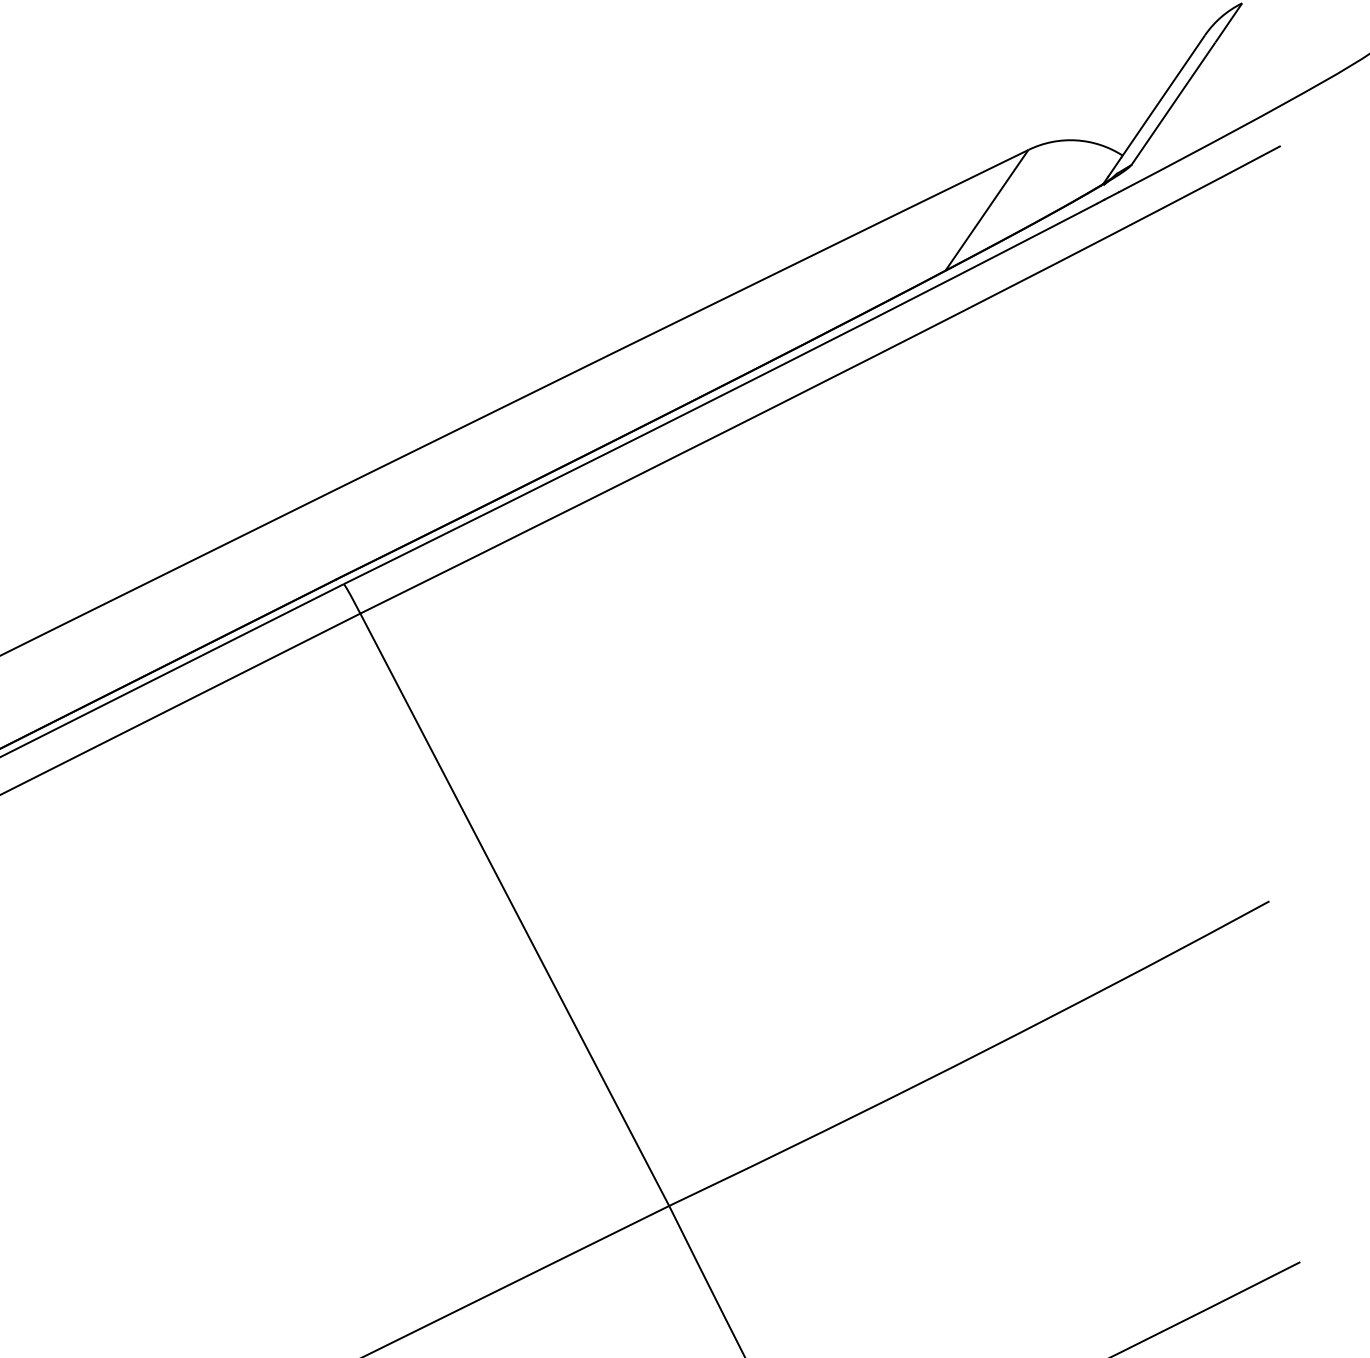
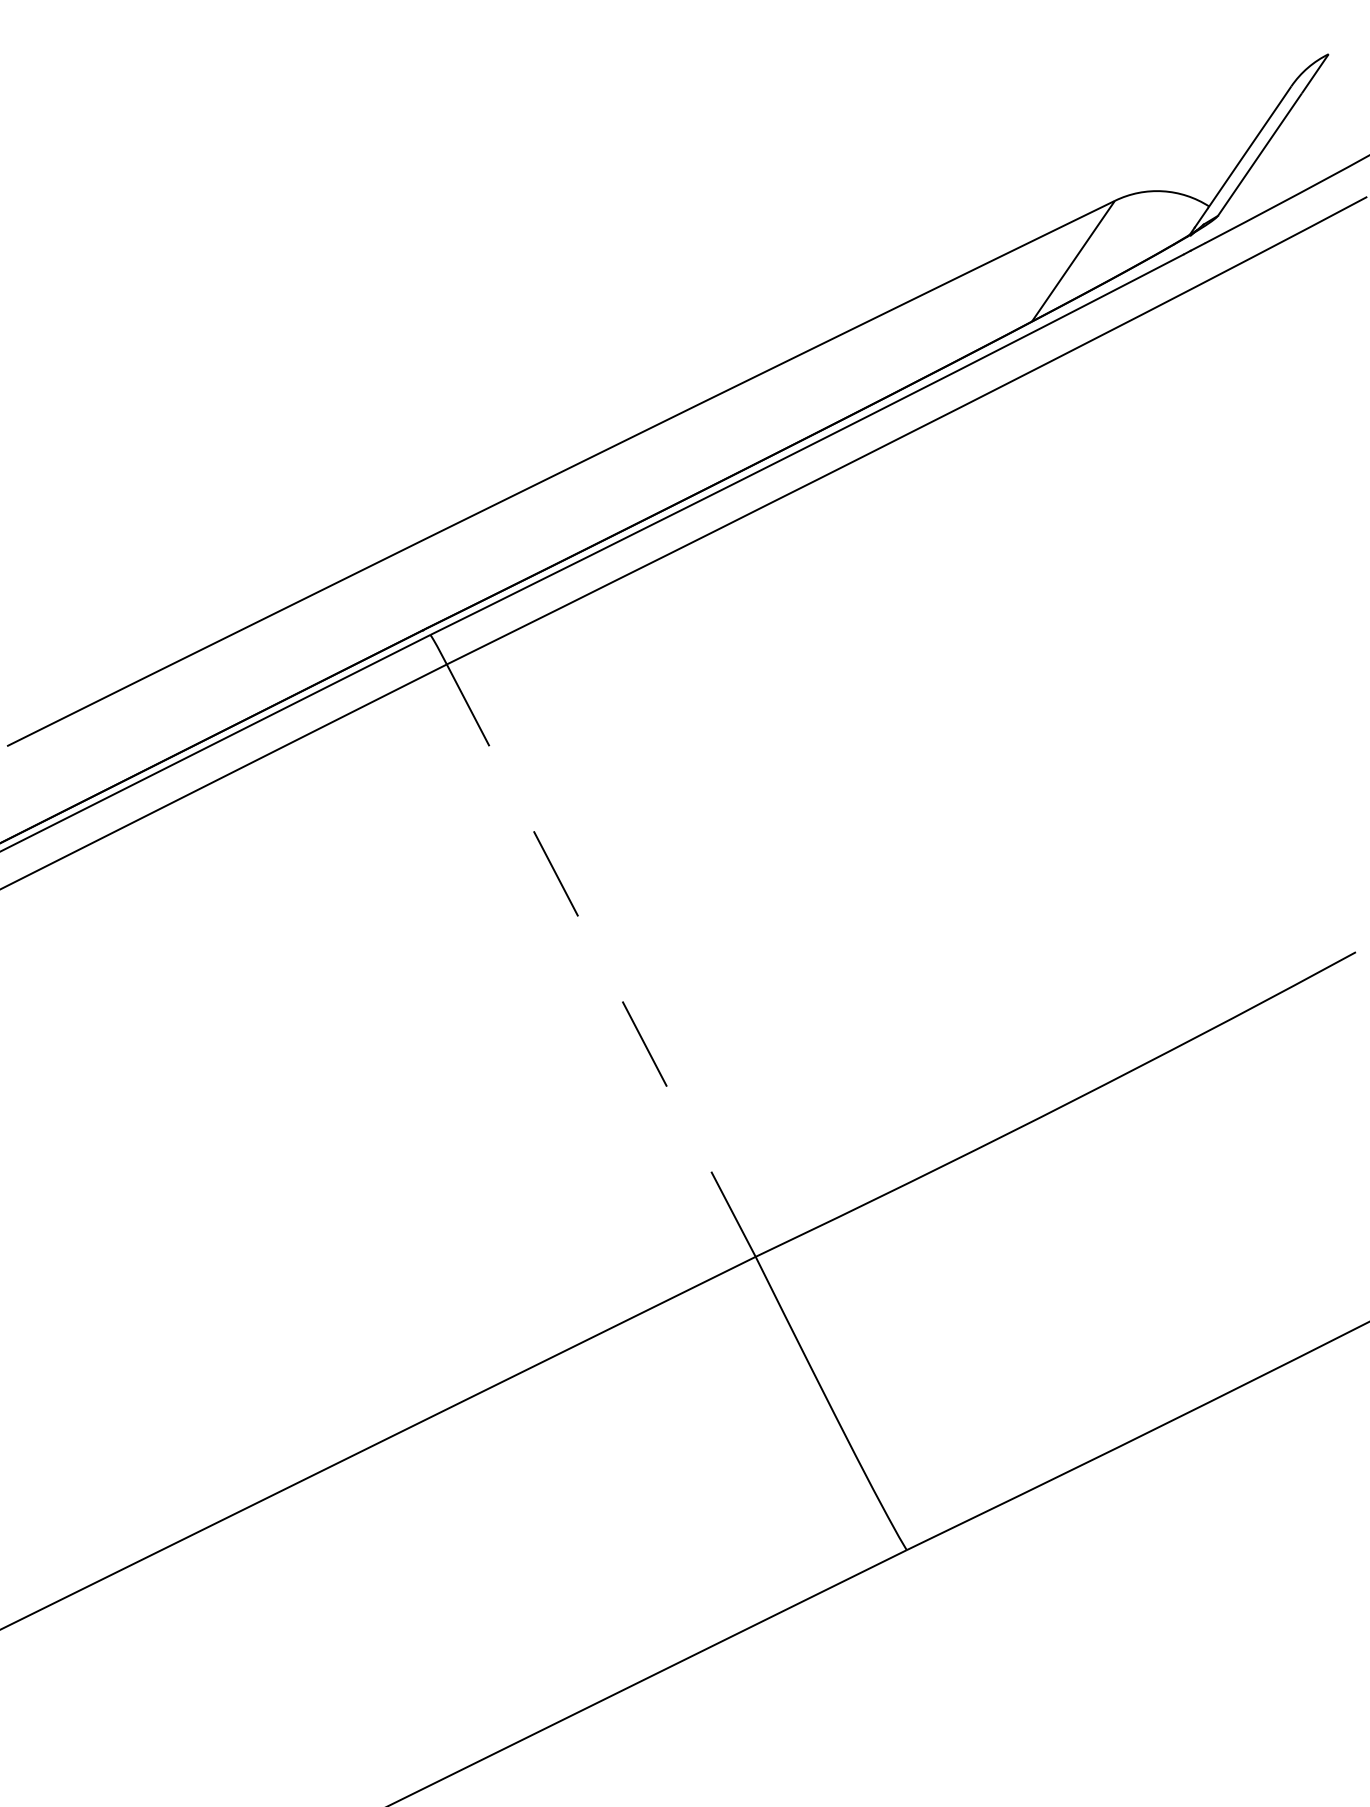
line: (515, 909) -> (601, 960), solid -> dashed

